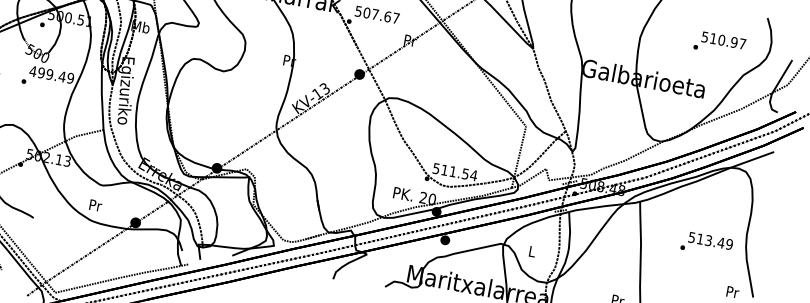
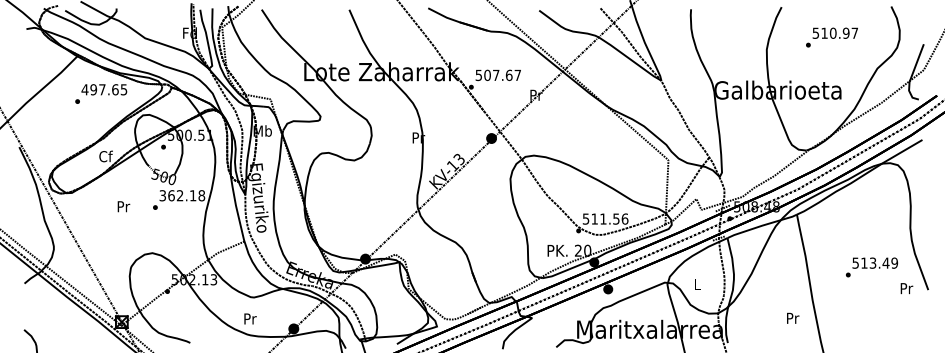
text: (719, 43) -> (831, 37), moved
text: (52, 74) -> (182, 195), 499.49 -> 362.18
text: (473, 174) -> (624, 218), 511.54 -> 511.56
text: (706, 244) -> (871, 267), moved

